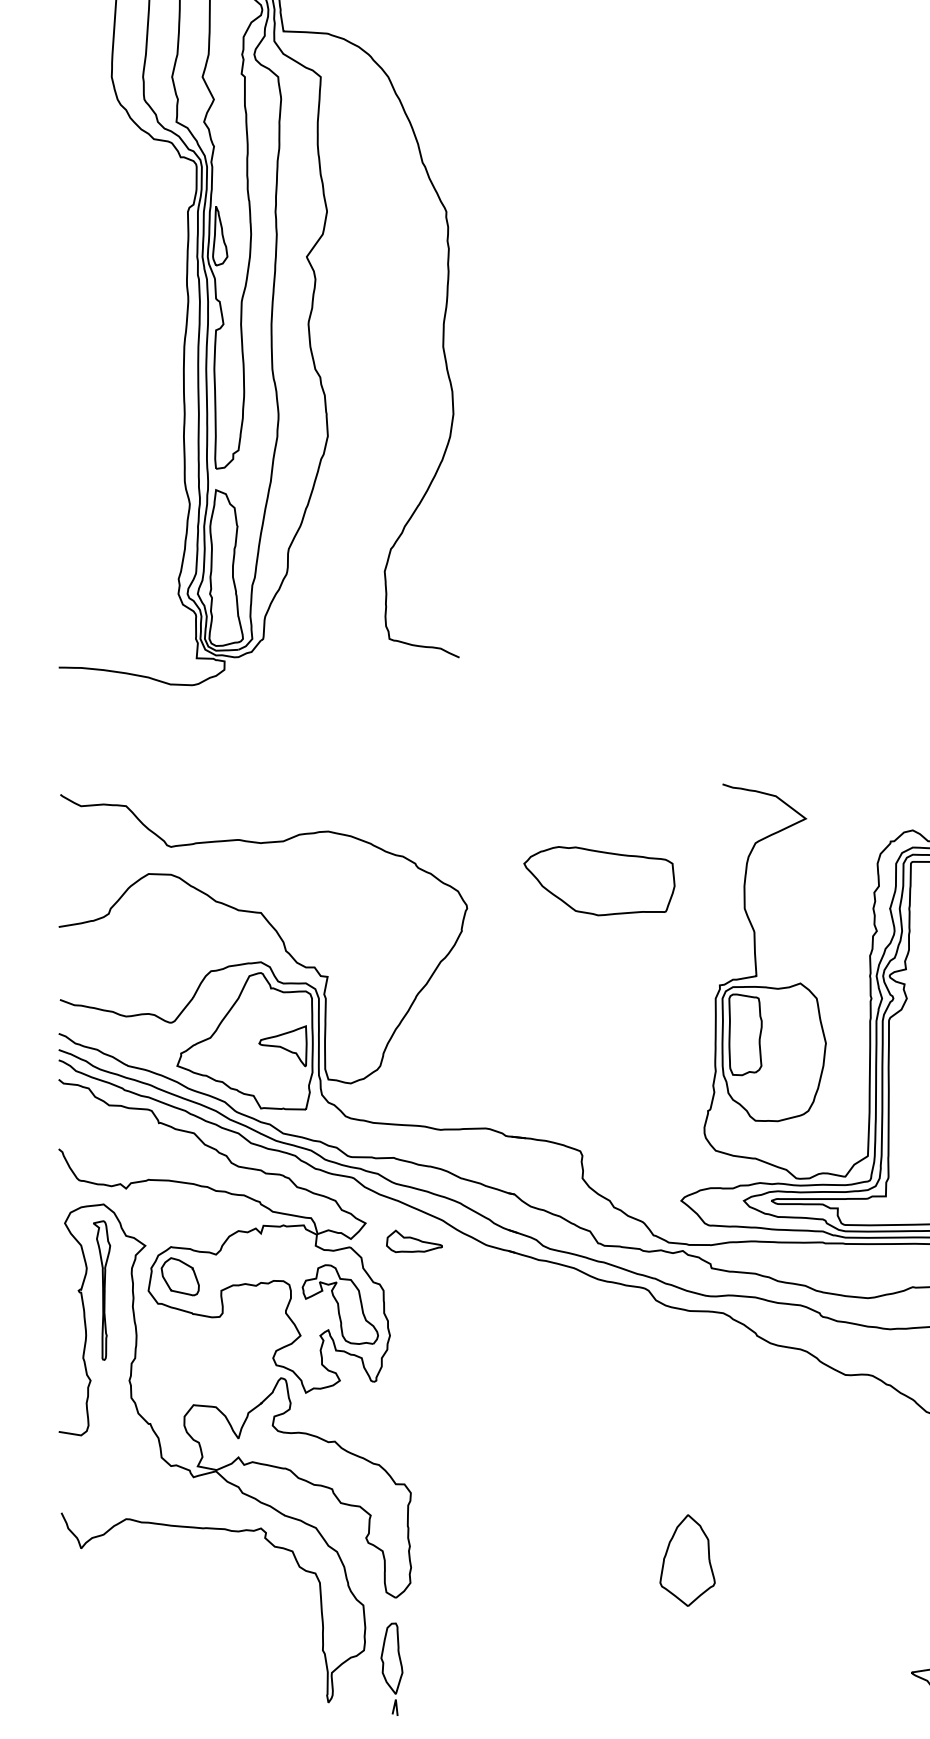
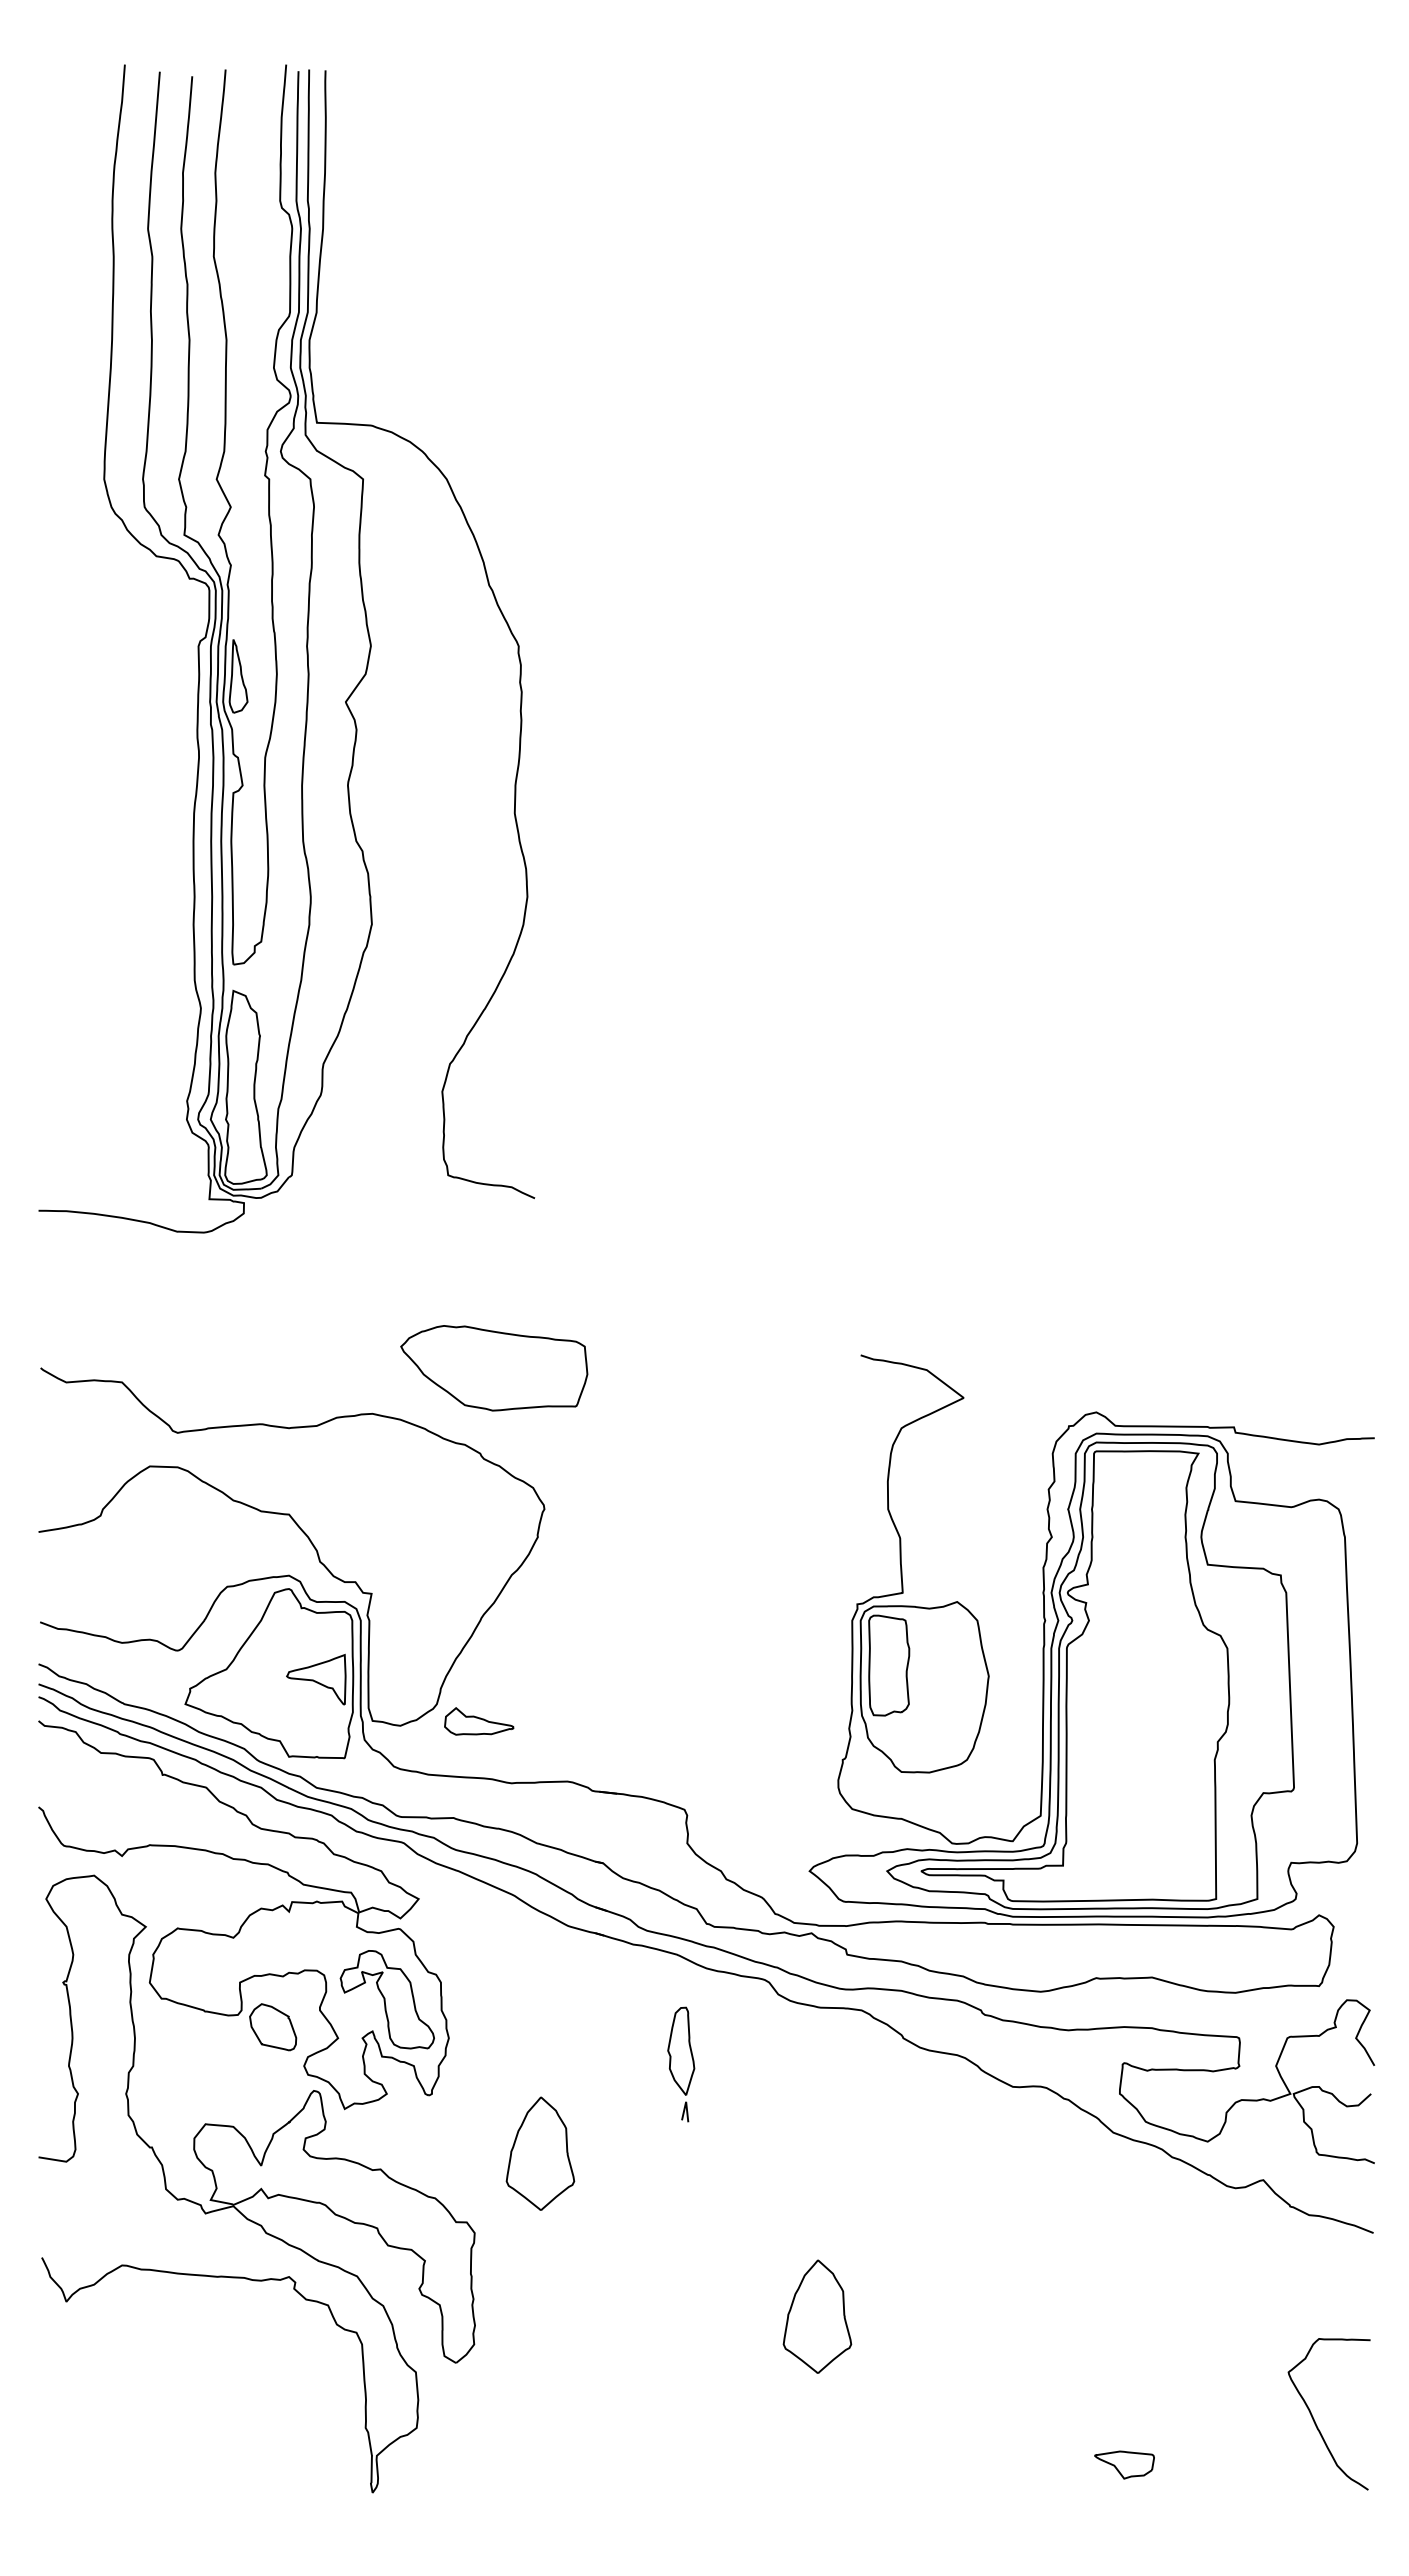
part: (599, 881) -> (494, 1368), moved
part: (414, 1241) -> (479, 1721), moved
part: (180, 1276) -> (273, 2027), moved
part: (102, 1290) -> (92, 1982), removed
part: (464, 1428) -> (540, 2153), added
part: (392, 1669) -> (681, 2064), moved

